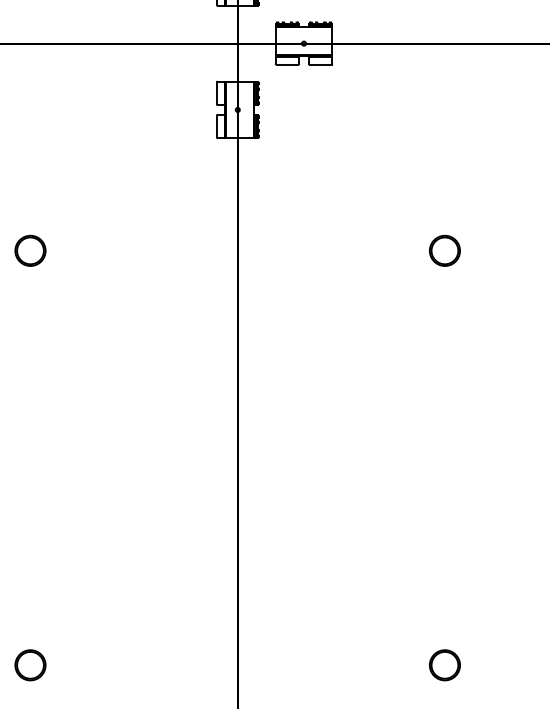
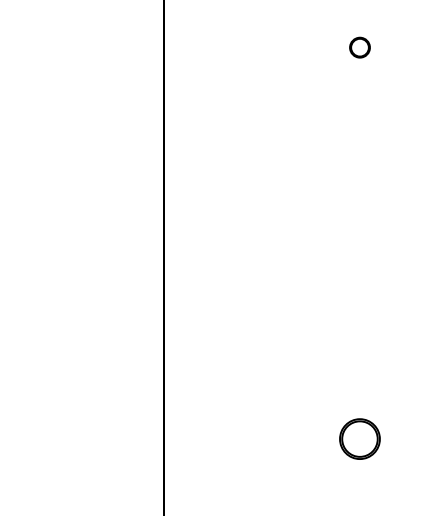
part: (444, 250) -> (359, 47), size x0.7
part: (444, 665) -> (359, 439), size x1.4

